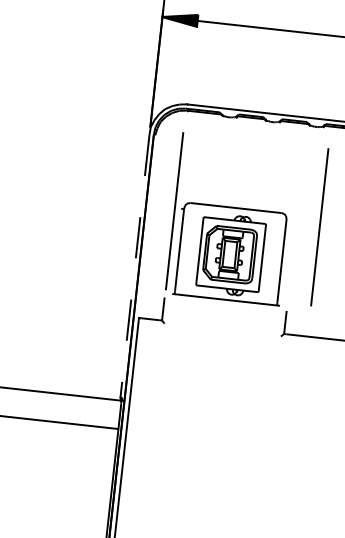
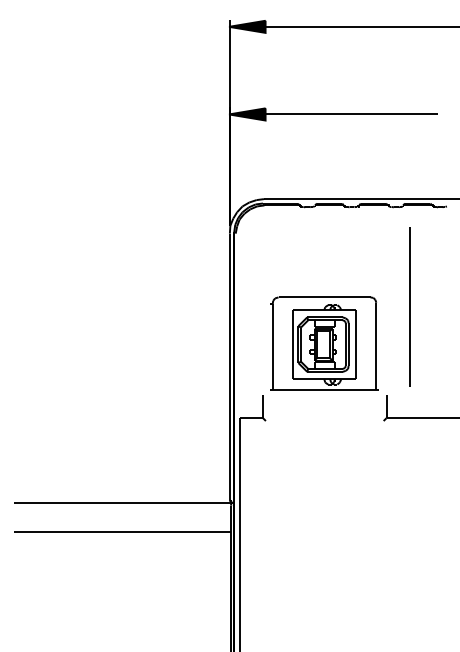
line: (173, 210) -> (262, 306), removed
line: (134, 266) -> (229, 367), dashed -> solid

